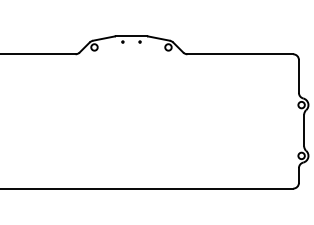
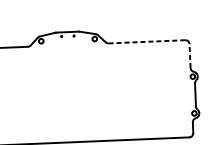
line: (240, 54) -> (147, 41), solid -> dashed
line: (298, 75) -> (189, 55), solid -> dashed

